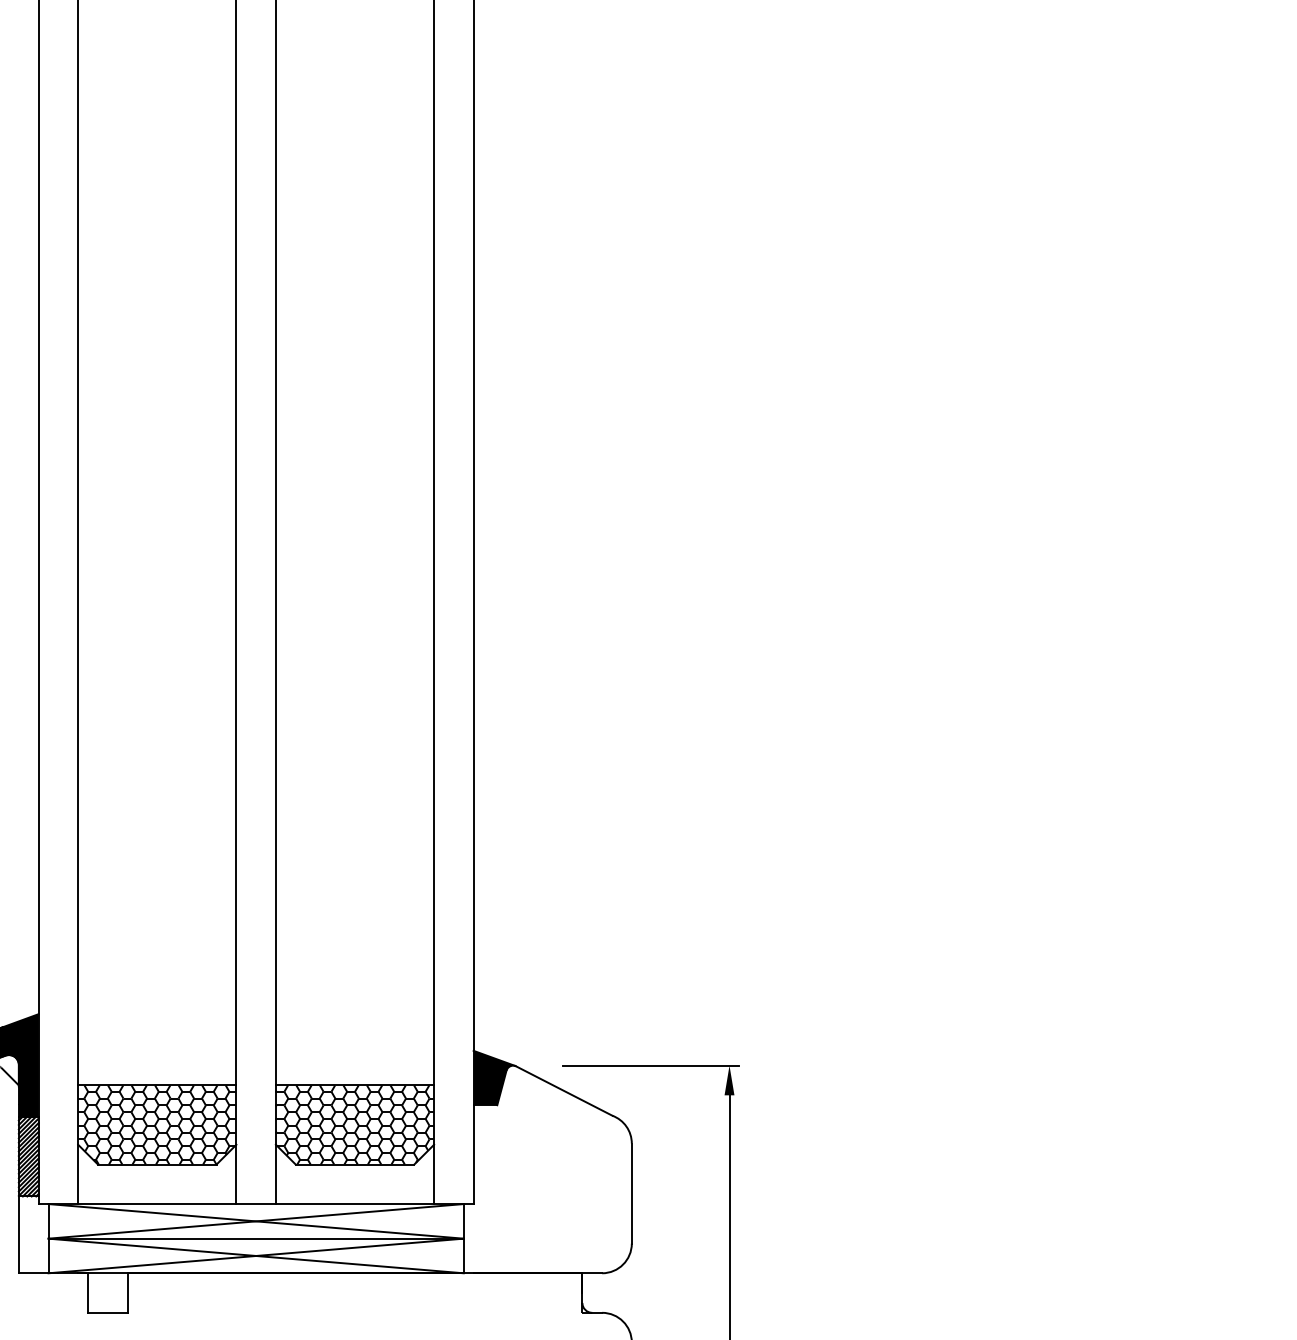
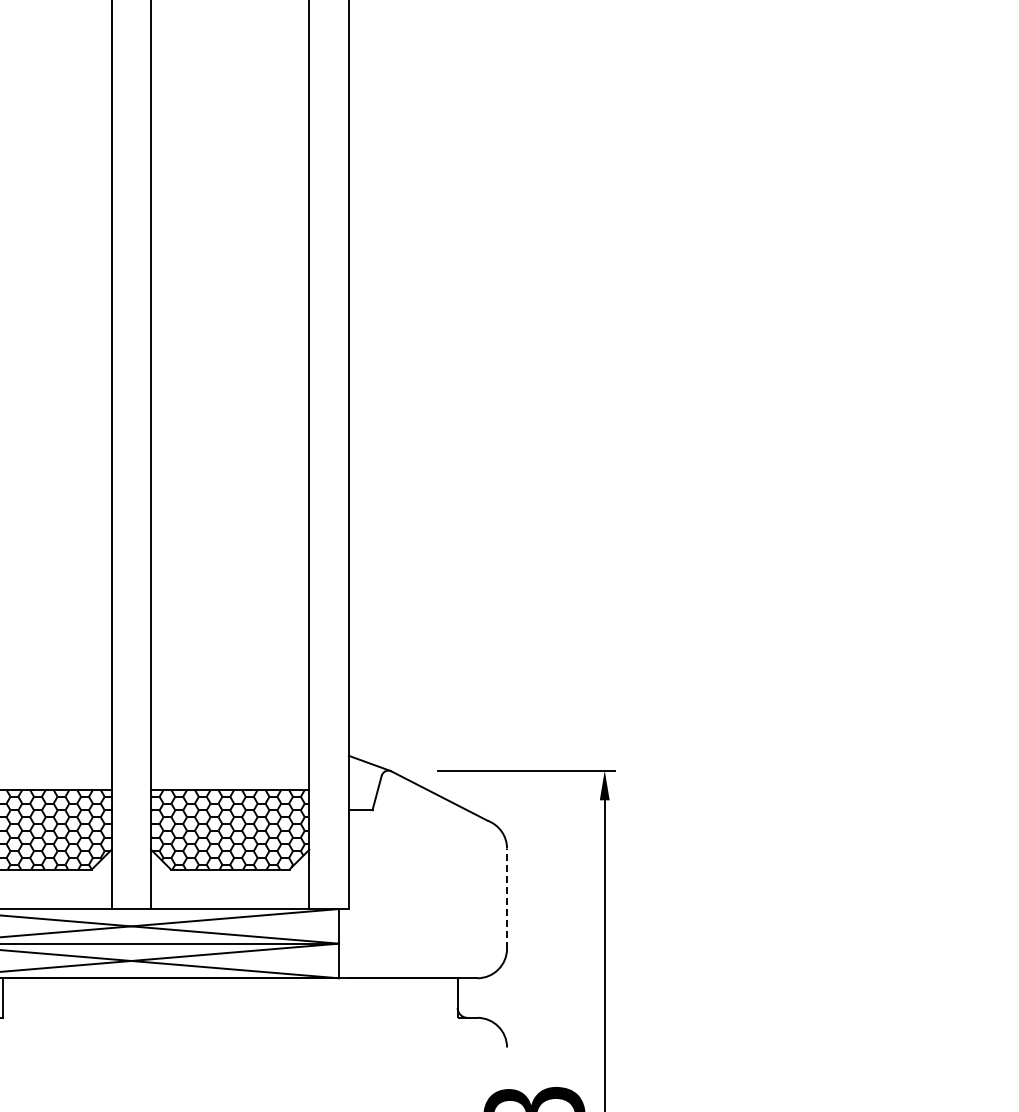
fill: (493, 1077) -> (368, 782), removed
line: (631, 1193) -> (506, 898), solid -> dashed

